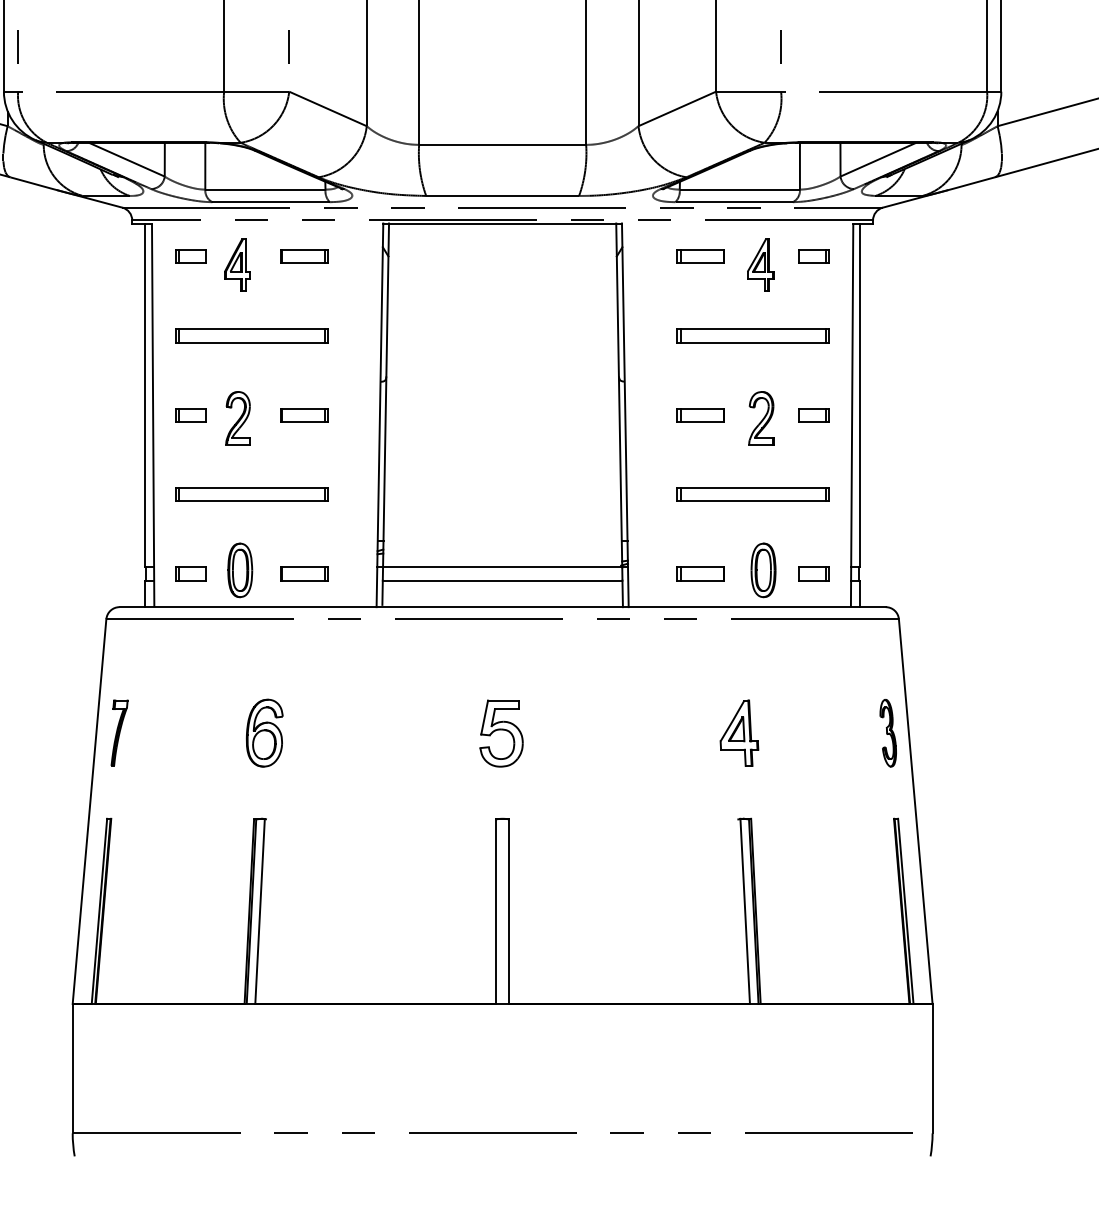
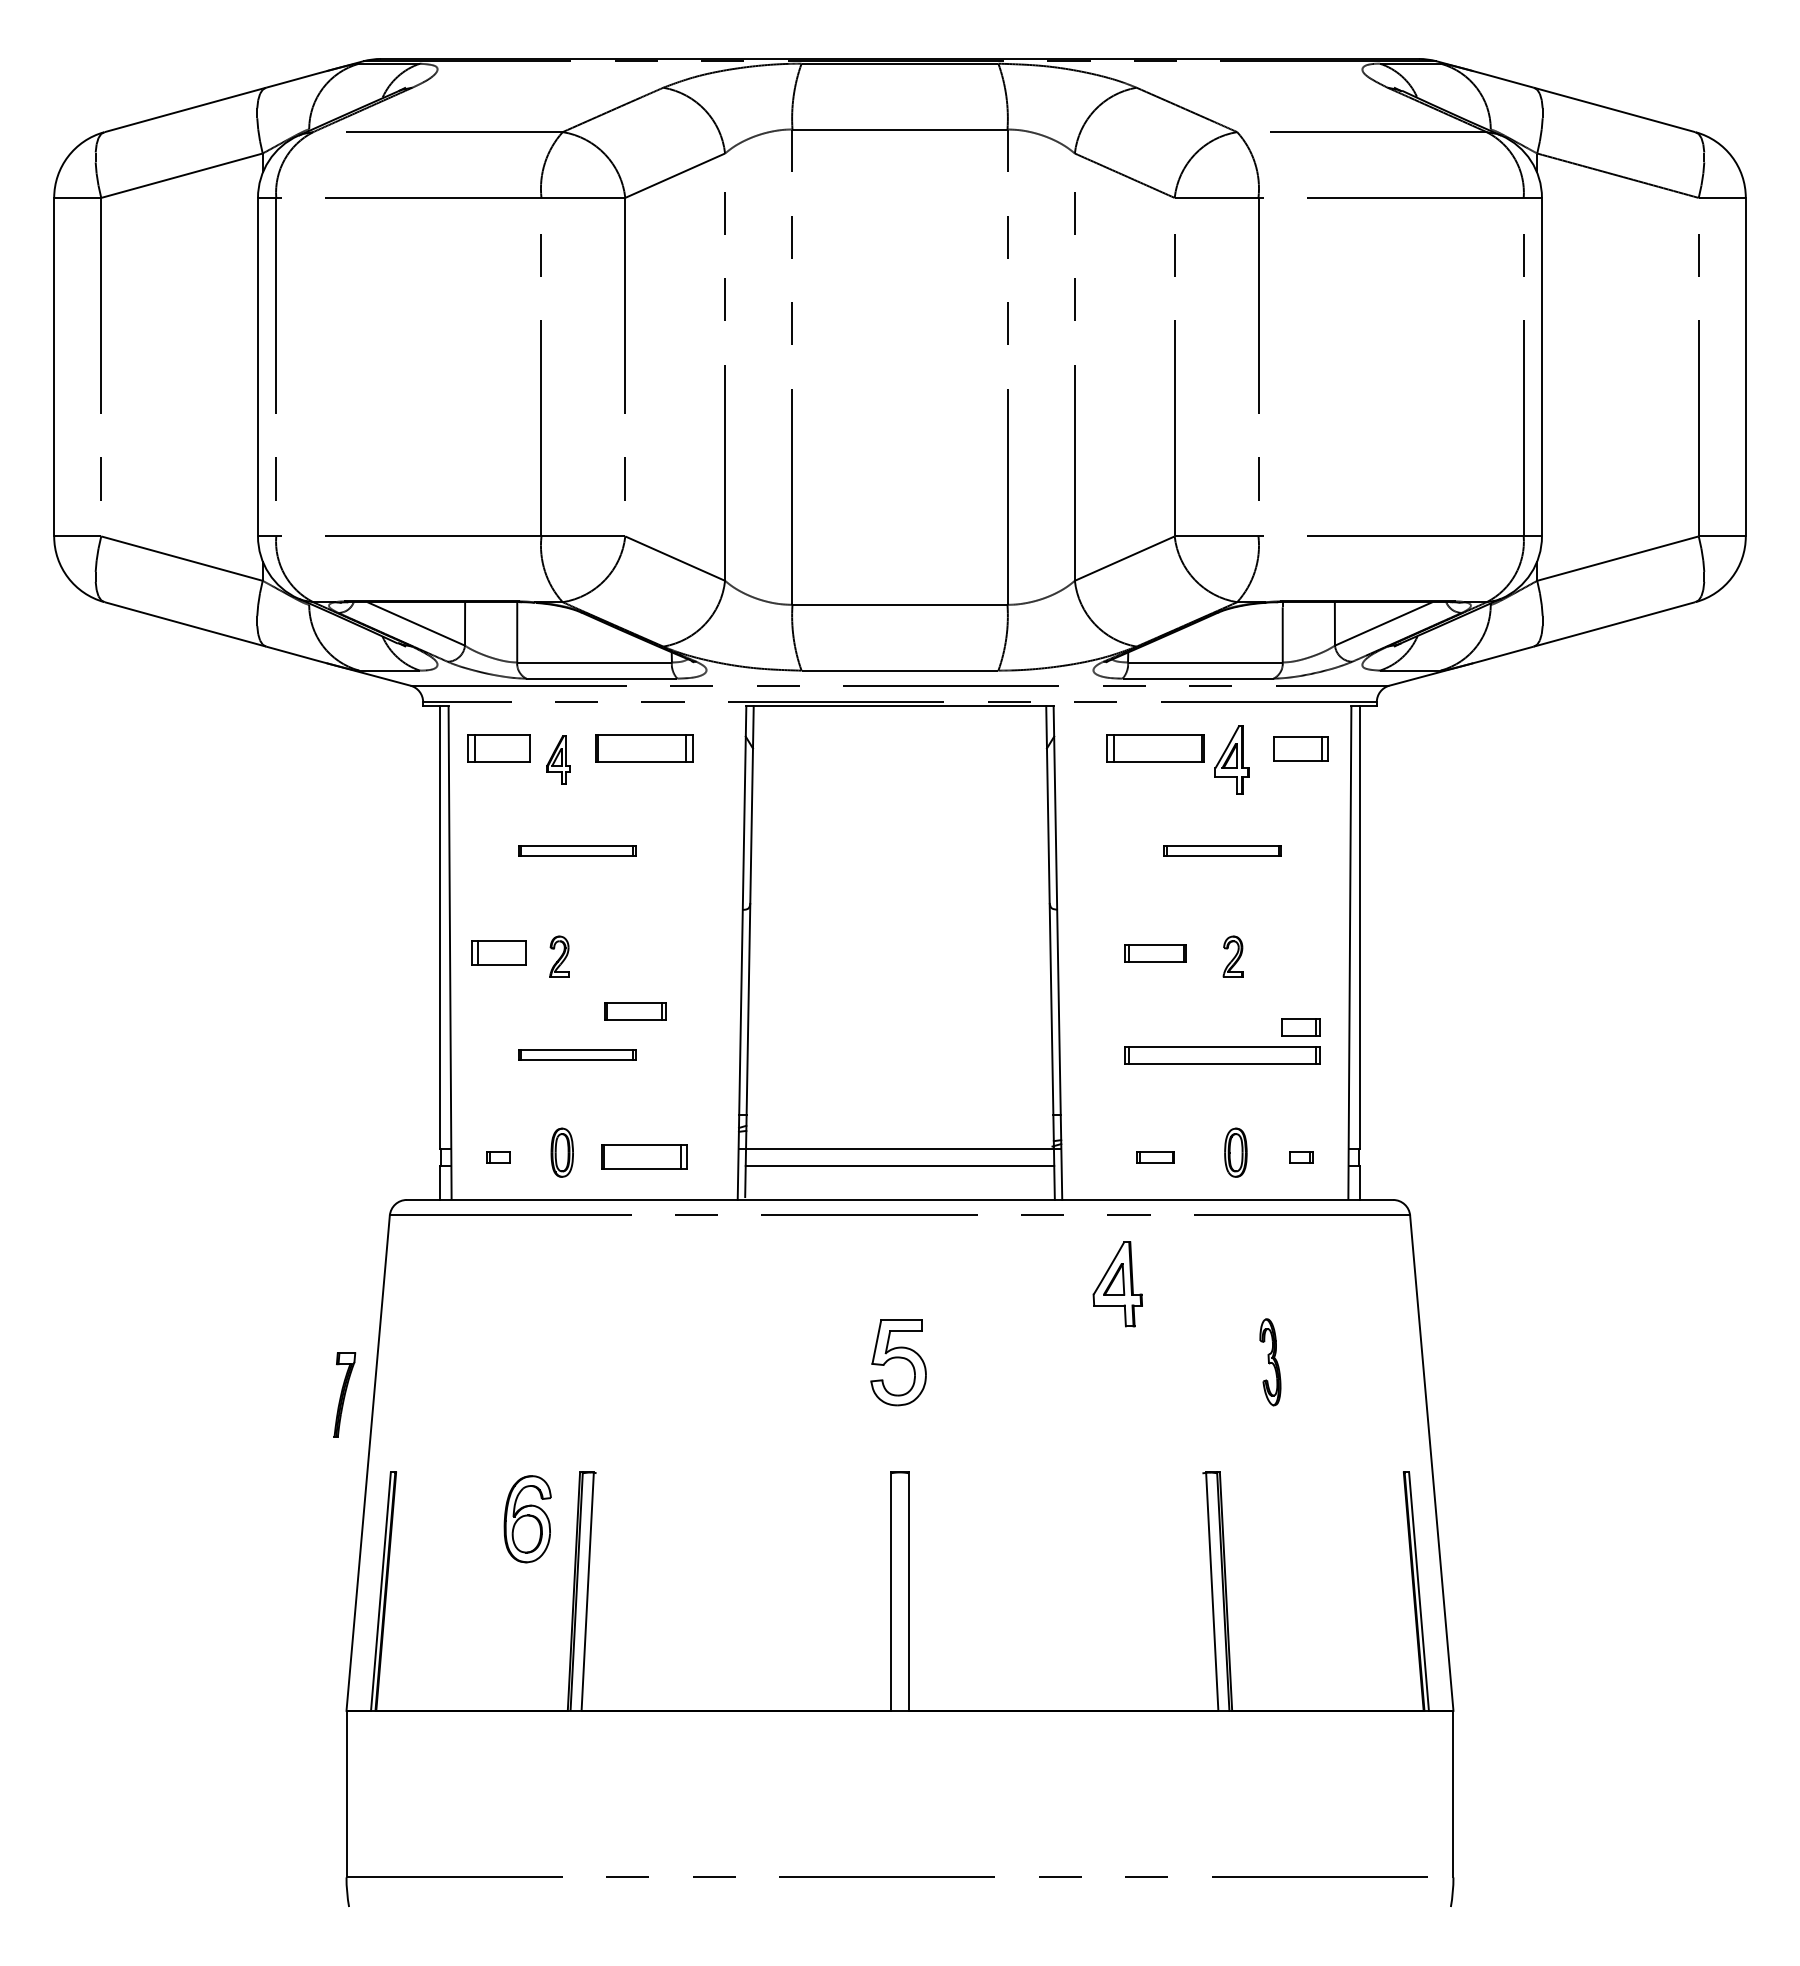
part: (190, 256) -> (498, 748), size x1.6
part: (304, 256) -> (644, 748), size x1.6
part: (701, 256) -> (1155, 748), size x1.6
part: (813, 256) -> (1300, 748), size x1.4
part: (237, 264) -> (558, 759), size x0.7
part: (252, 335) -> (577, 850), size x0.6
part: (753, 335) -> (1222, 850), size x0.6
part: (190, 415) -> (498, 953), size x1.4
part: (304, 415) -> (635, 1011), moved
part: (813, 415) -> (1300, 1027), moved
part: (238, 418) -> (559, 956), size x0.6
part: (760, 418) -> (1232, 956), size x0.6
part: (252, 494) -> (577, 1055), size x0.6
part: (240, 570) -> (562, 1152), size x0.7
part: (763, 570) -> (1235, 1152), size x0.7
part: (190, 574) -> (498, 1157), size x0.6
part: (304, 574) -> (644, 1157), size x1.4
part: (701, 574) -> (1155, 1157), size x0.6
part: (813, 574) -> (1300, 1157), size x0.6
part: (119, 732) -> (344, 1394), moved
part: (264, 733) -> (527, 1519), moved
part: (739, 733) -> (1117, 1284), moved
part: (888, 733) -> (1270, 1362), moved

